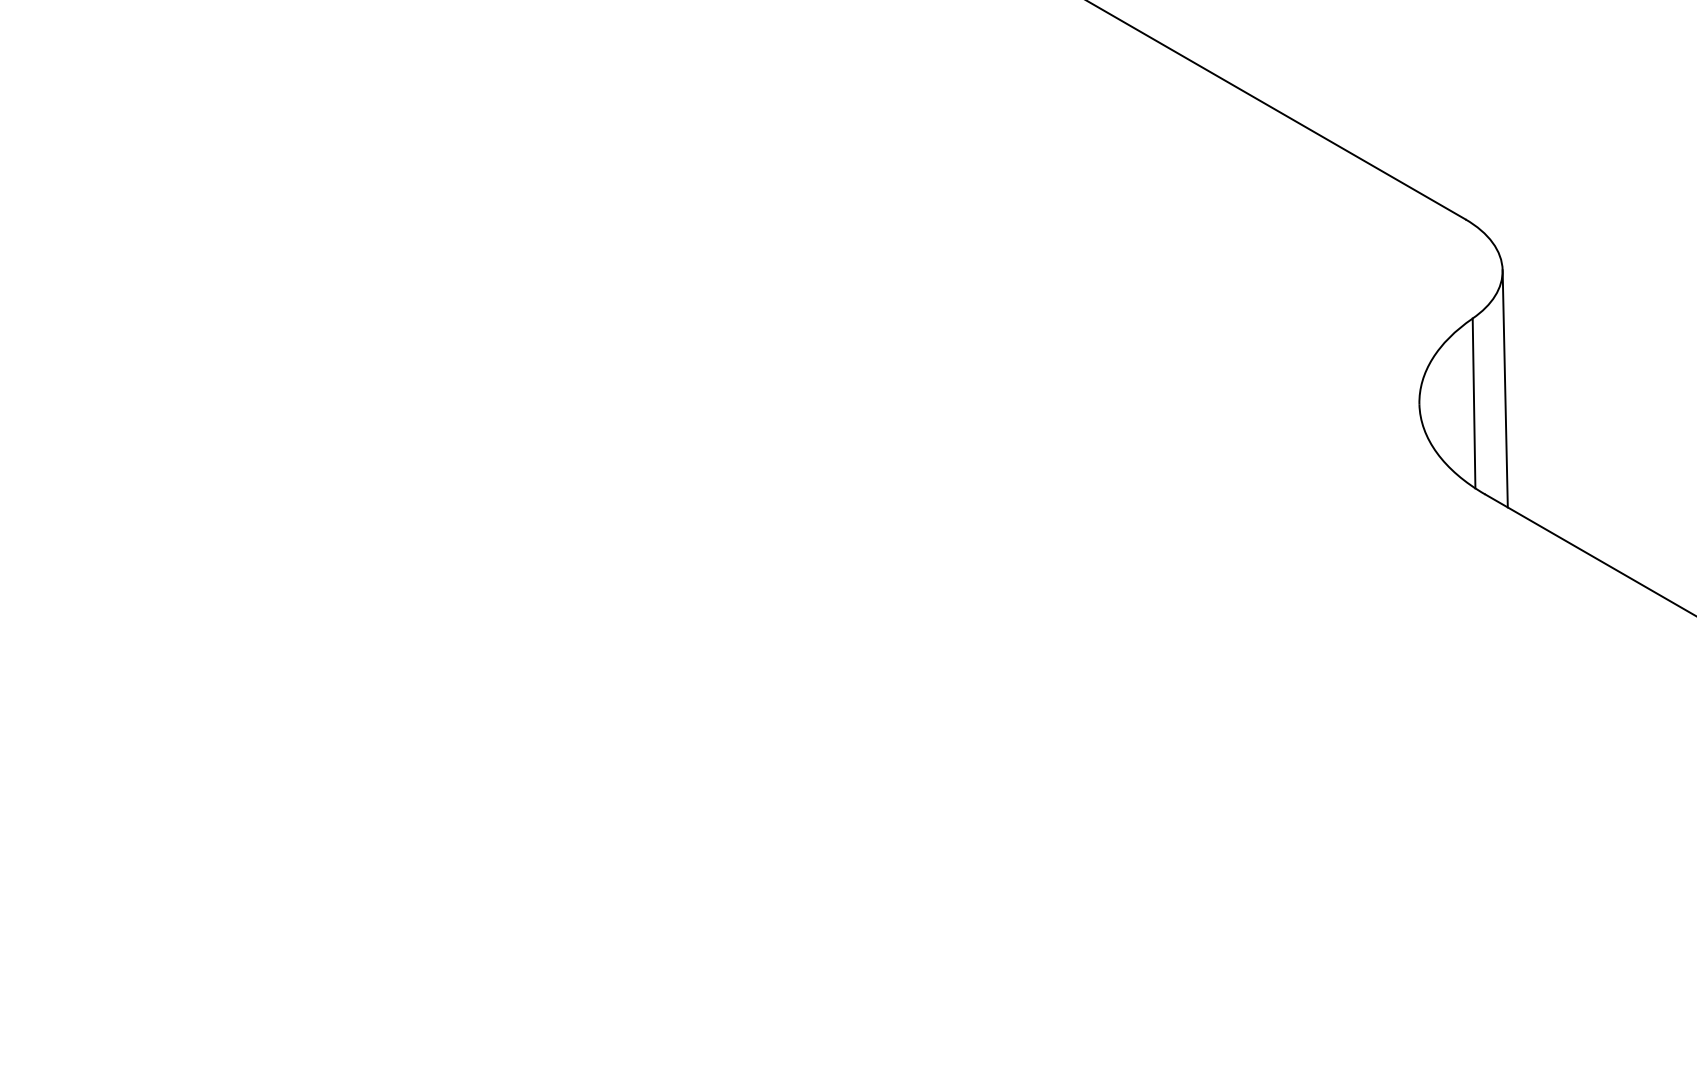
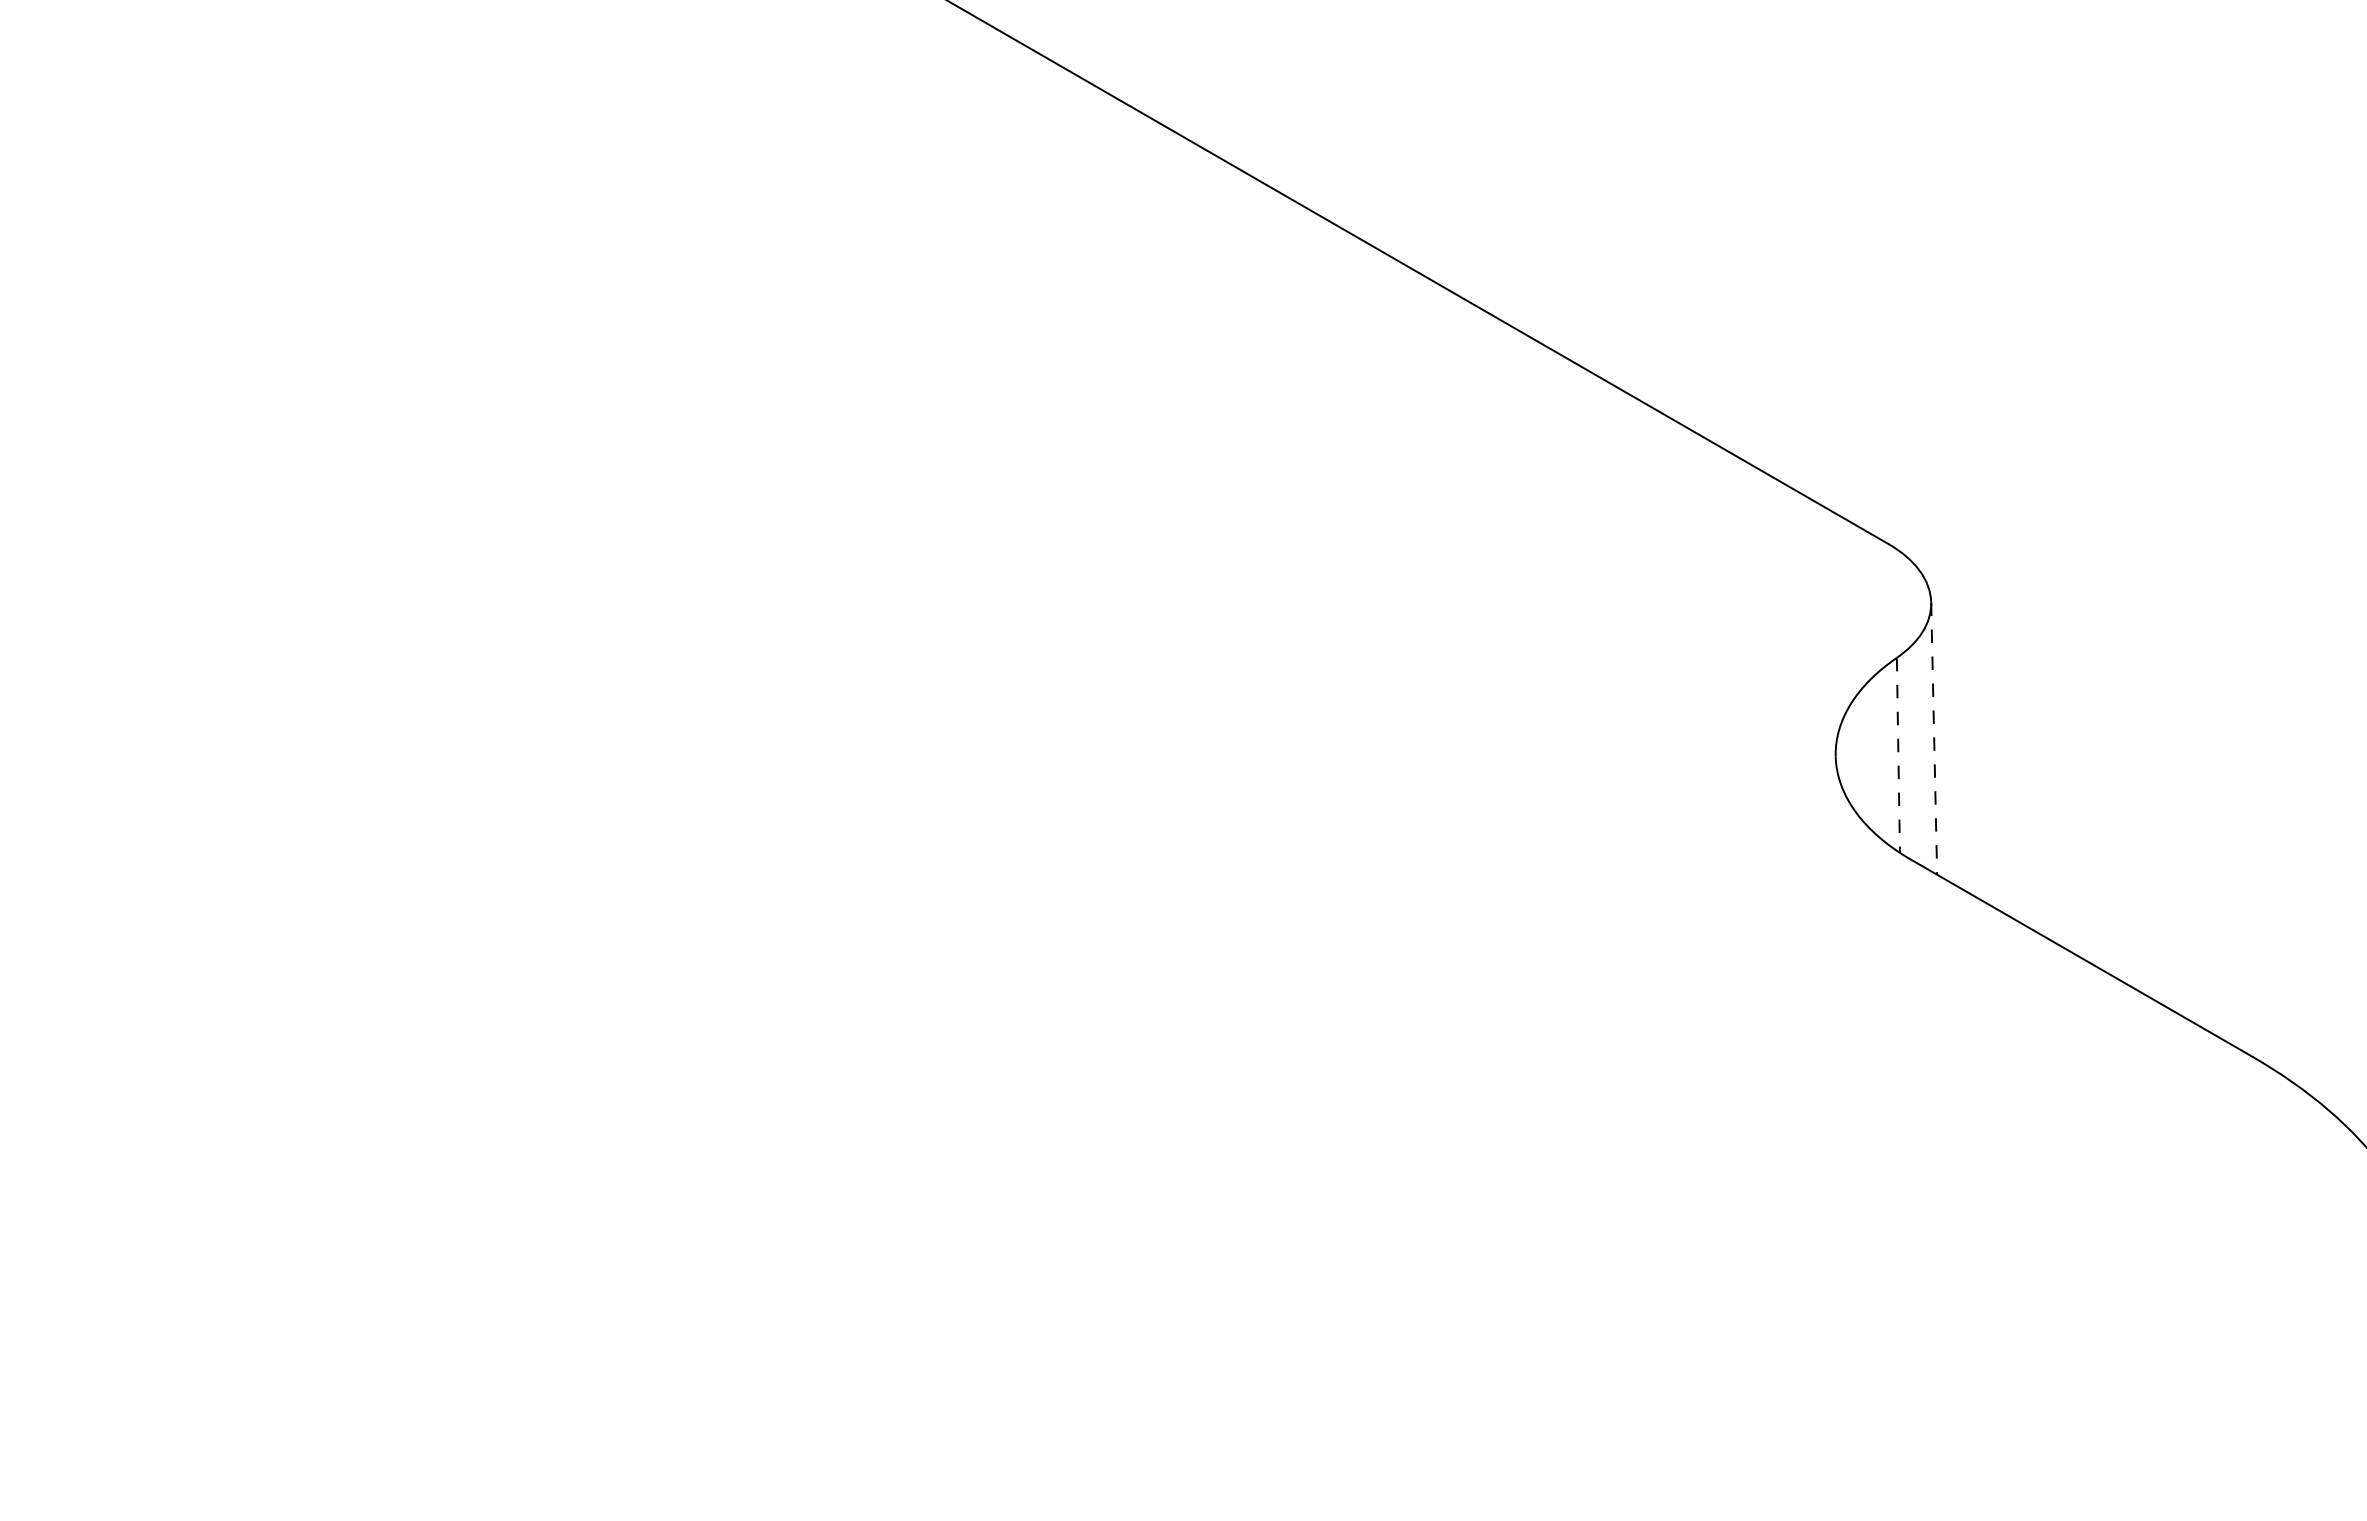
line: (1505, 389) -> (1934, 739), solid -> dashed
line: (1474, 403) -> (1898, 755), solid -> dashed

